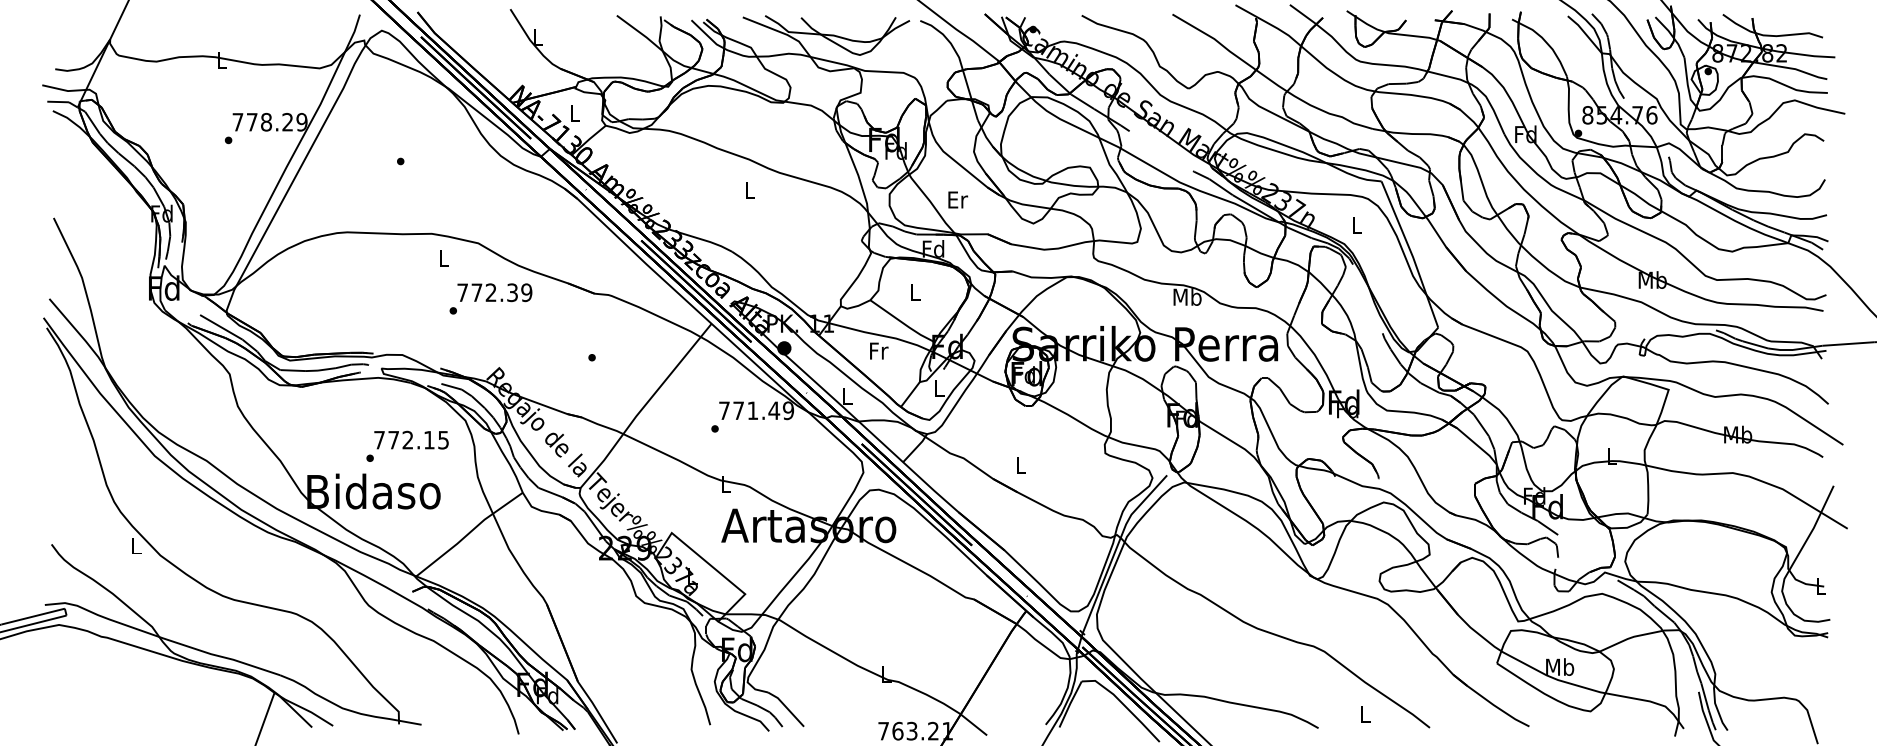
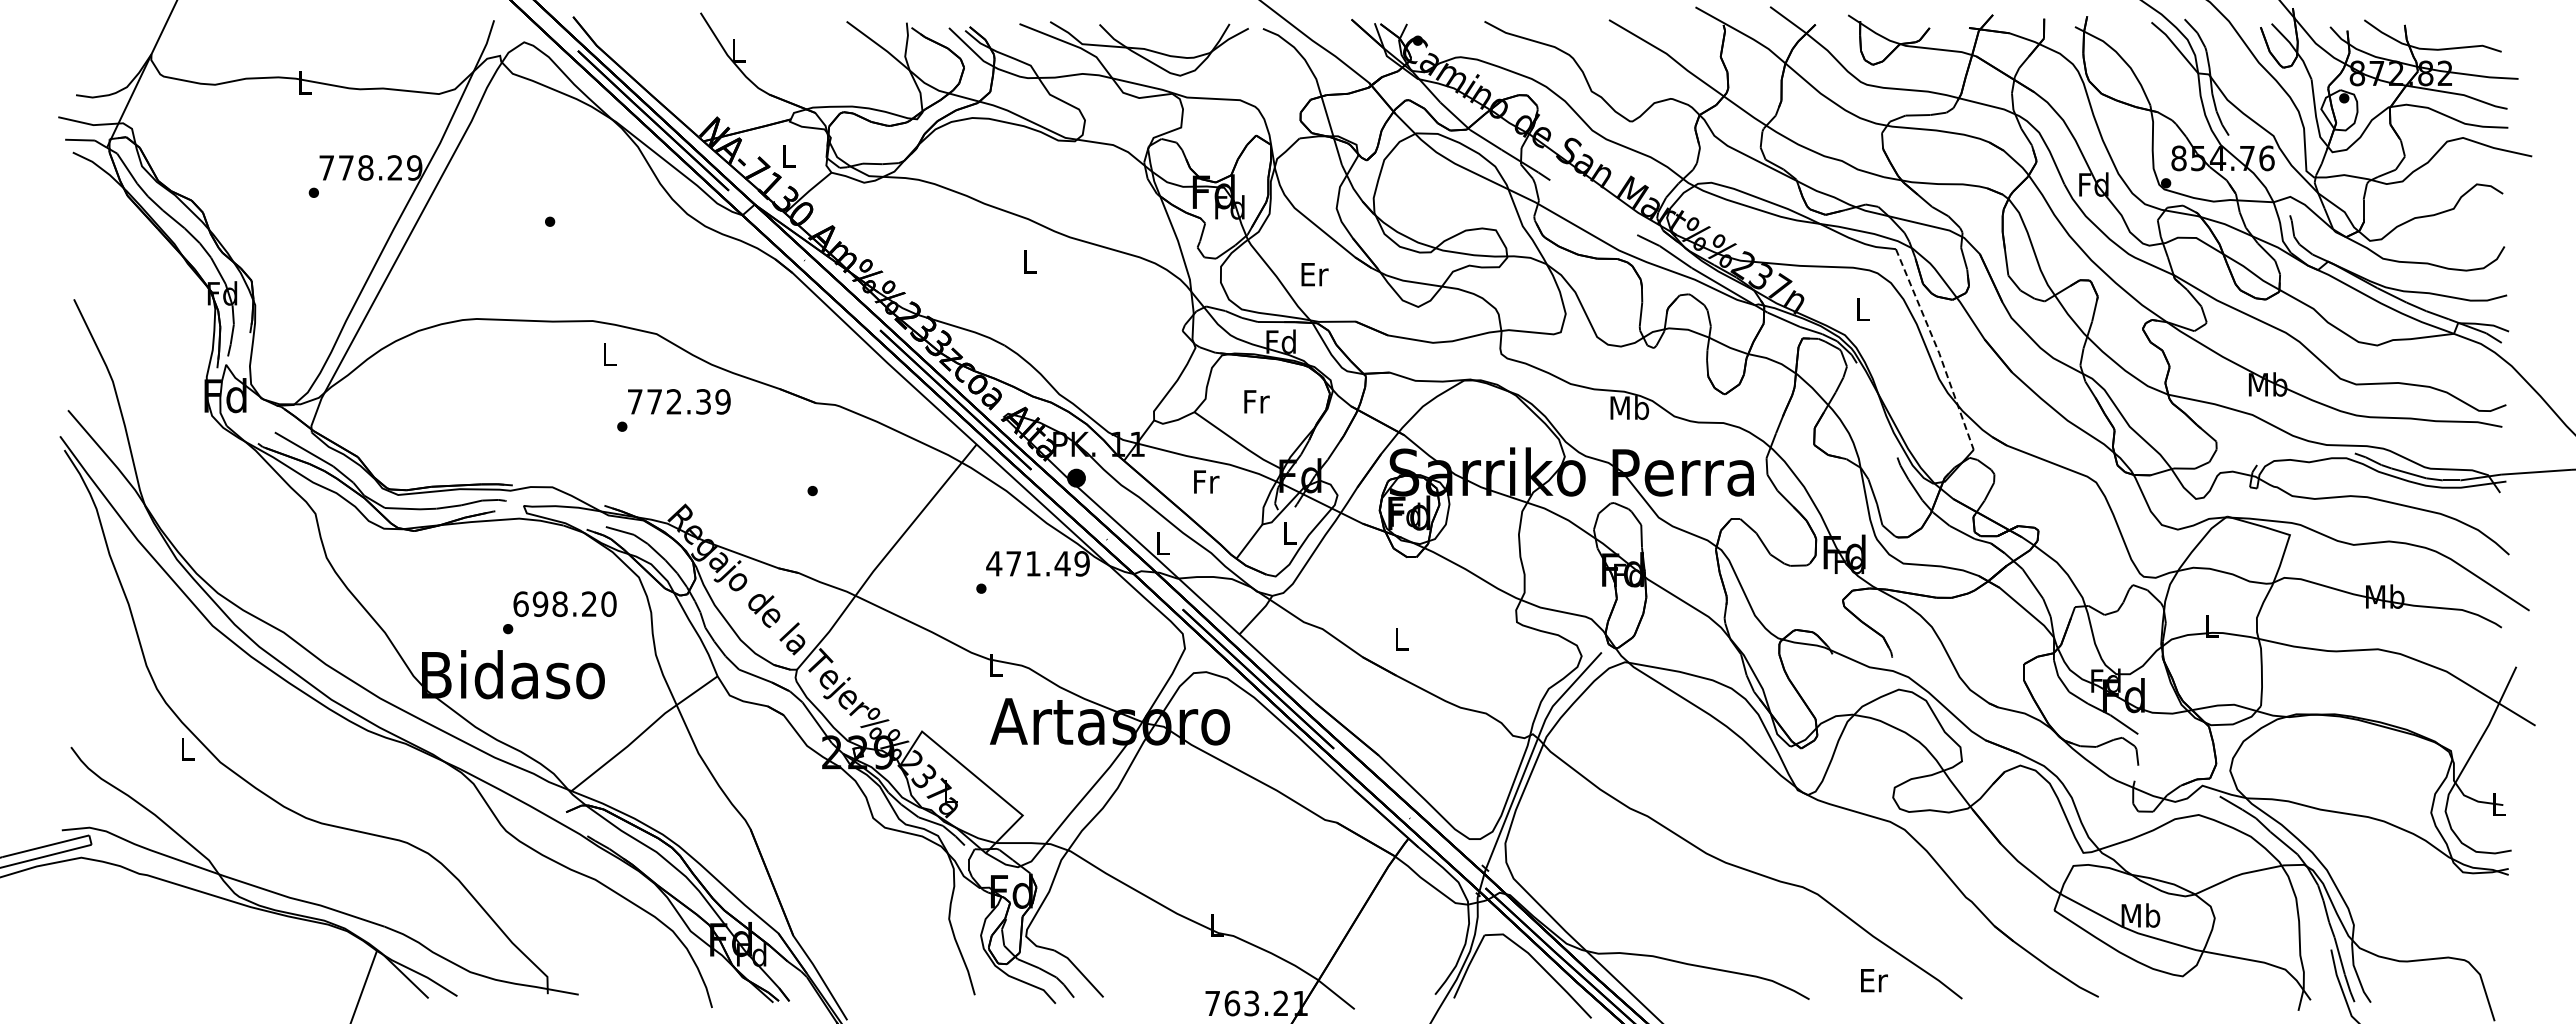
line: (1411, 254) -> (1937, 349), solid -> dashed
text: (915, 292) -> (1256, 401), L -> Fr
text: (724, 410) -> (994, 563), 771.49 -> 471.49
text: (411, 440) -> (564, 604), 772.15 -> 698.20
text: (1365, 714) -> (1874, 980), L -> Er

